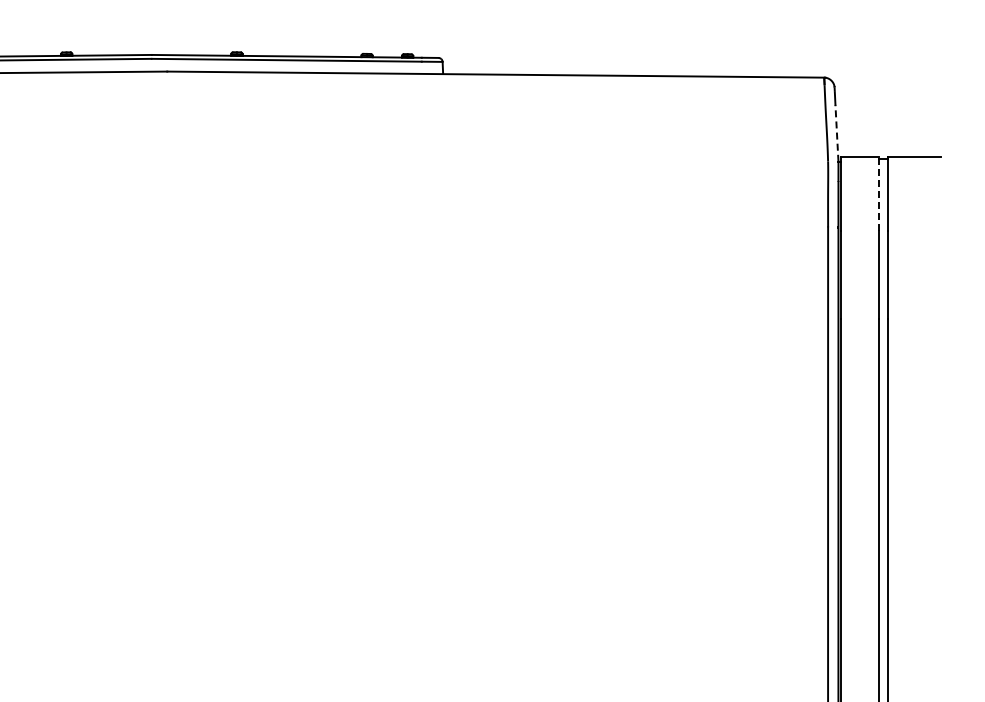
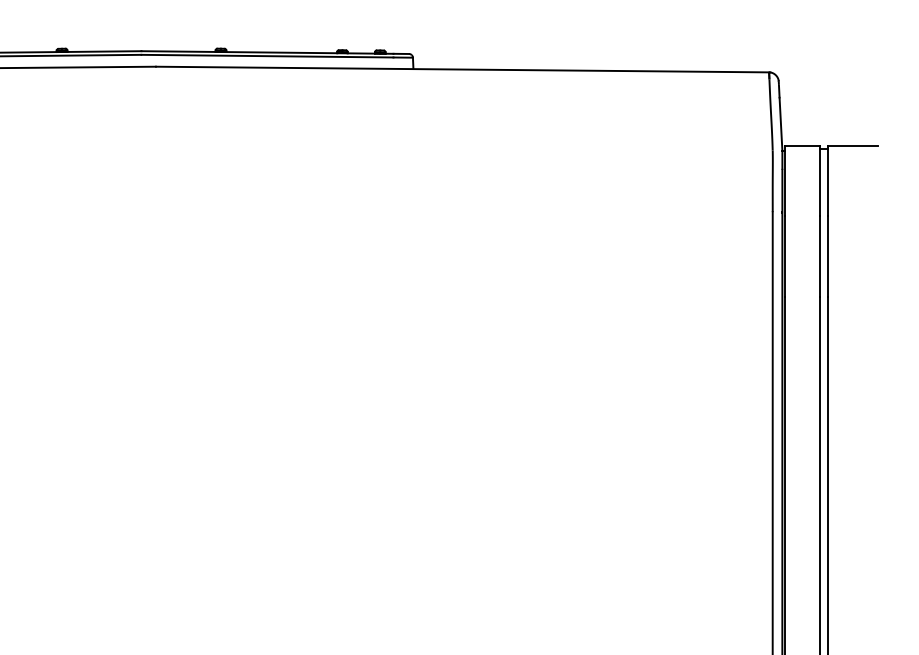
line: (836, 132) -> (780, 123), dashed -> solid
line: (878, 193) -> (819, 180), dashed -> solid

